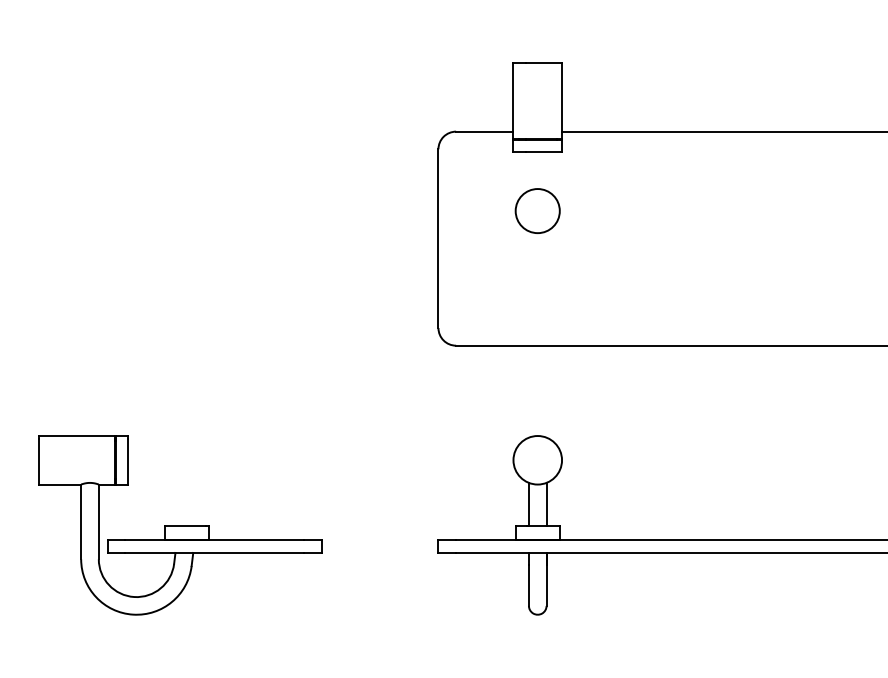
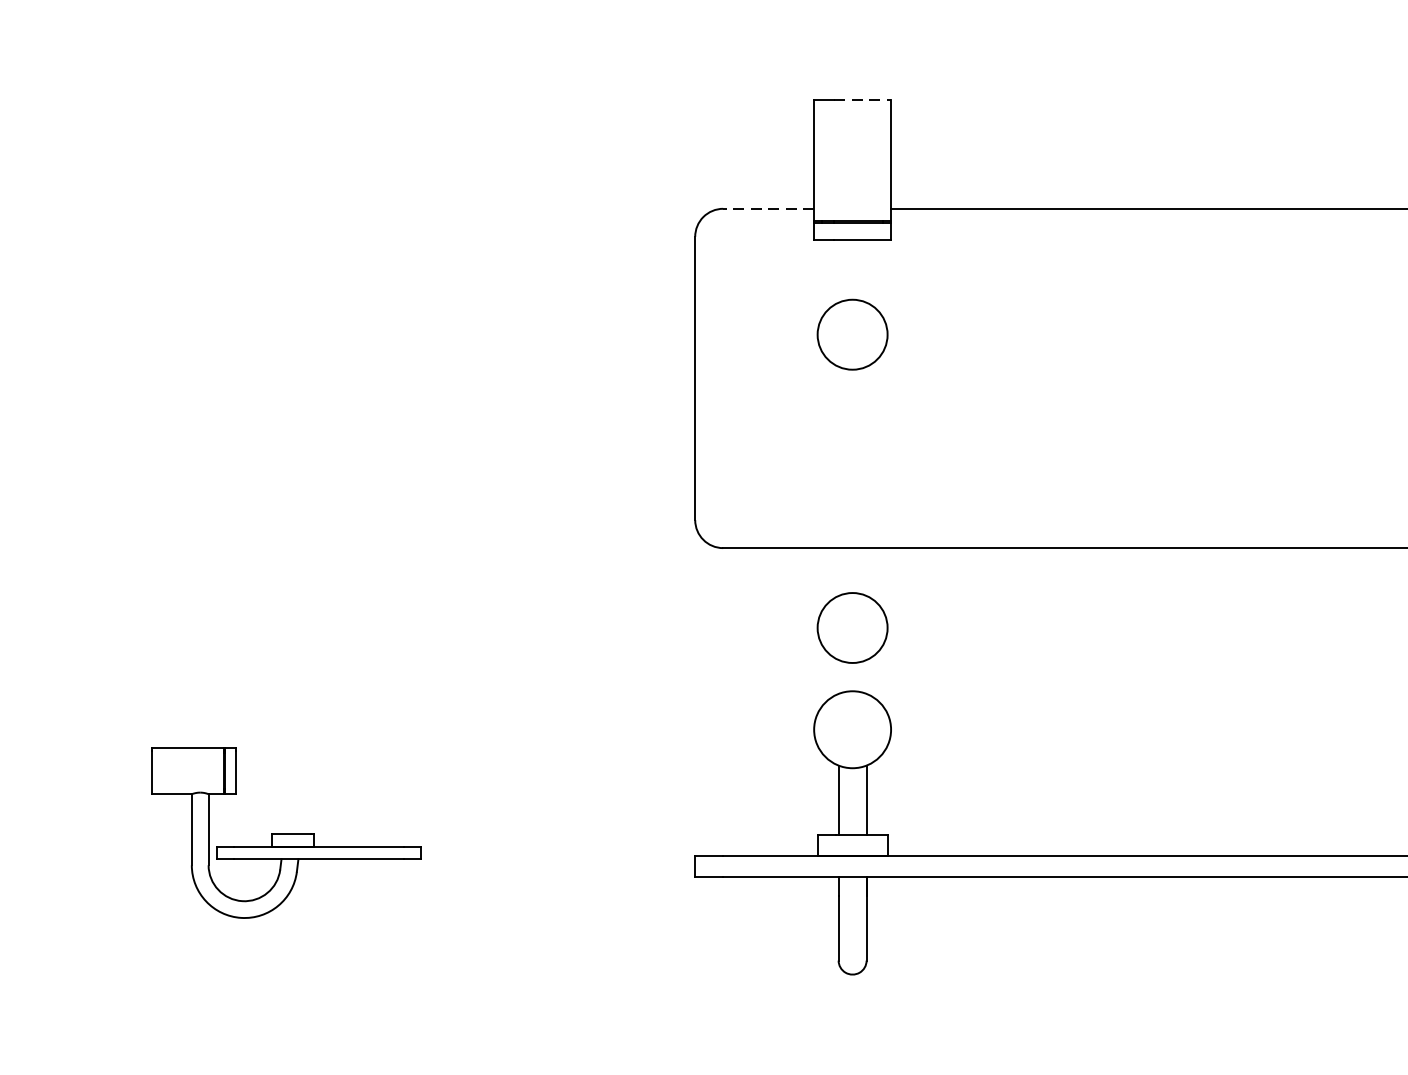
line: (544, 63) -> (863, 100), solid -> dashed
line: (484, 131) -> (768, 208), solid -> dashed
circle: (537, 395) -> (852, 627), added
part: (180, 525) -> (286, 833), size x0.6

